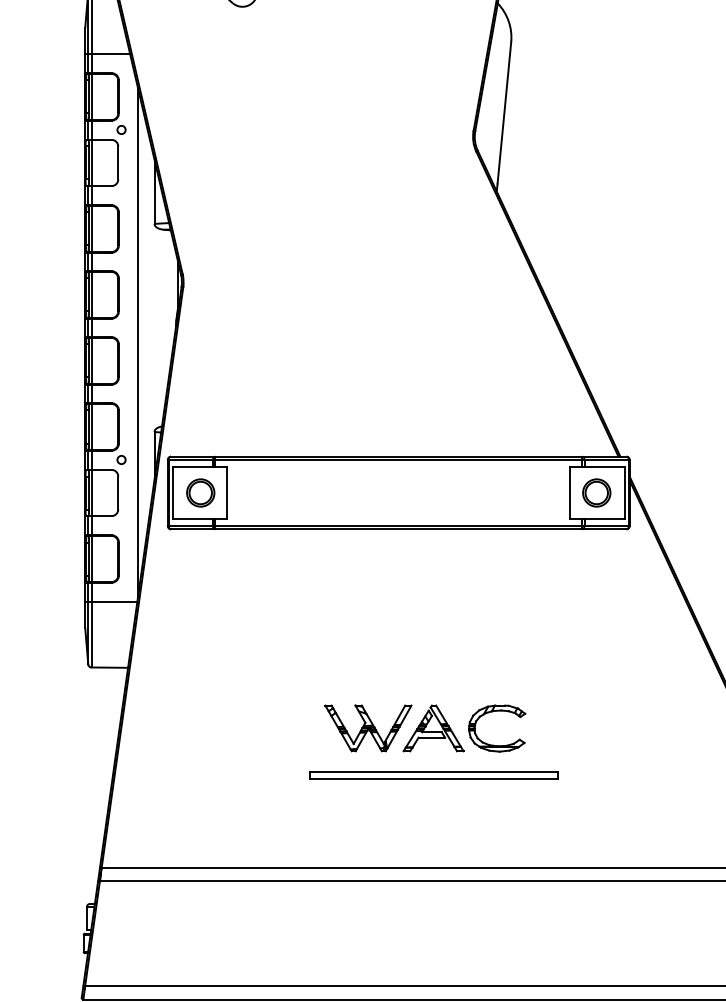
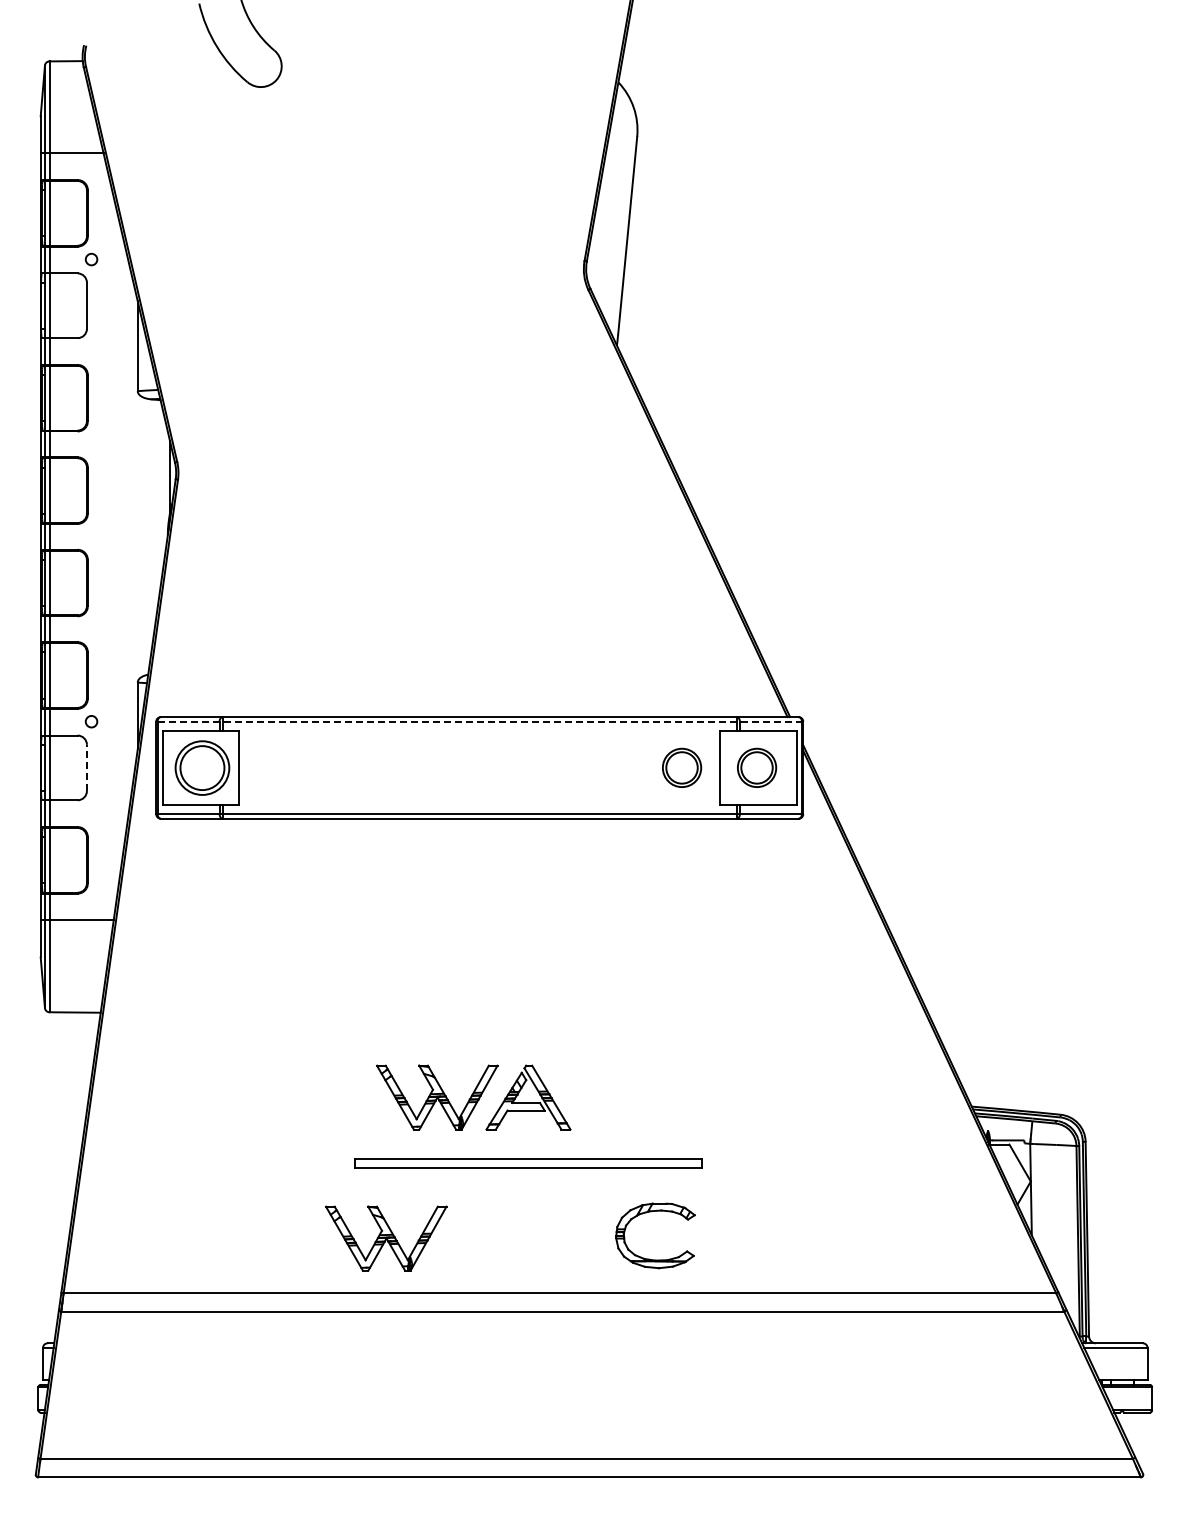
line: (137, 342) -> (114, 557), removed
line: (398, 459) -> (479, 721), solid -> dashed
line: (117, 492) -> (86, 767), solid -> dashed
part: (200, 492) -> (202, 767), size x1.4
part: (543, 492) -> (682, 767), added
part: (494, 711) -> (651, 1212), moved
part: (332, 829) -> (386, 1238), added

